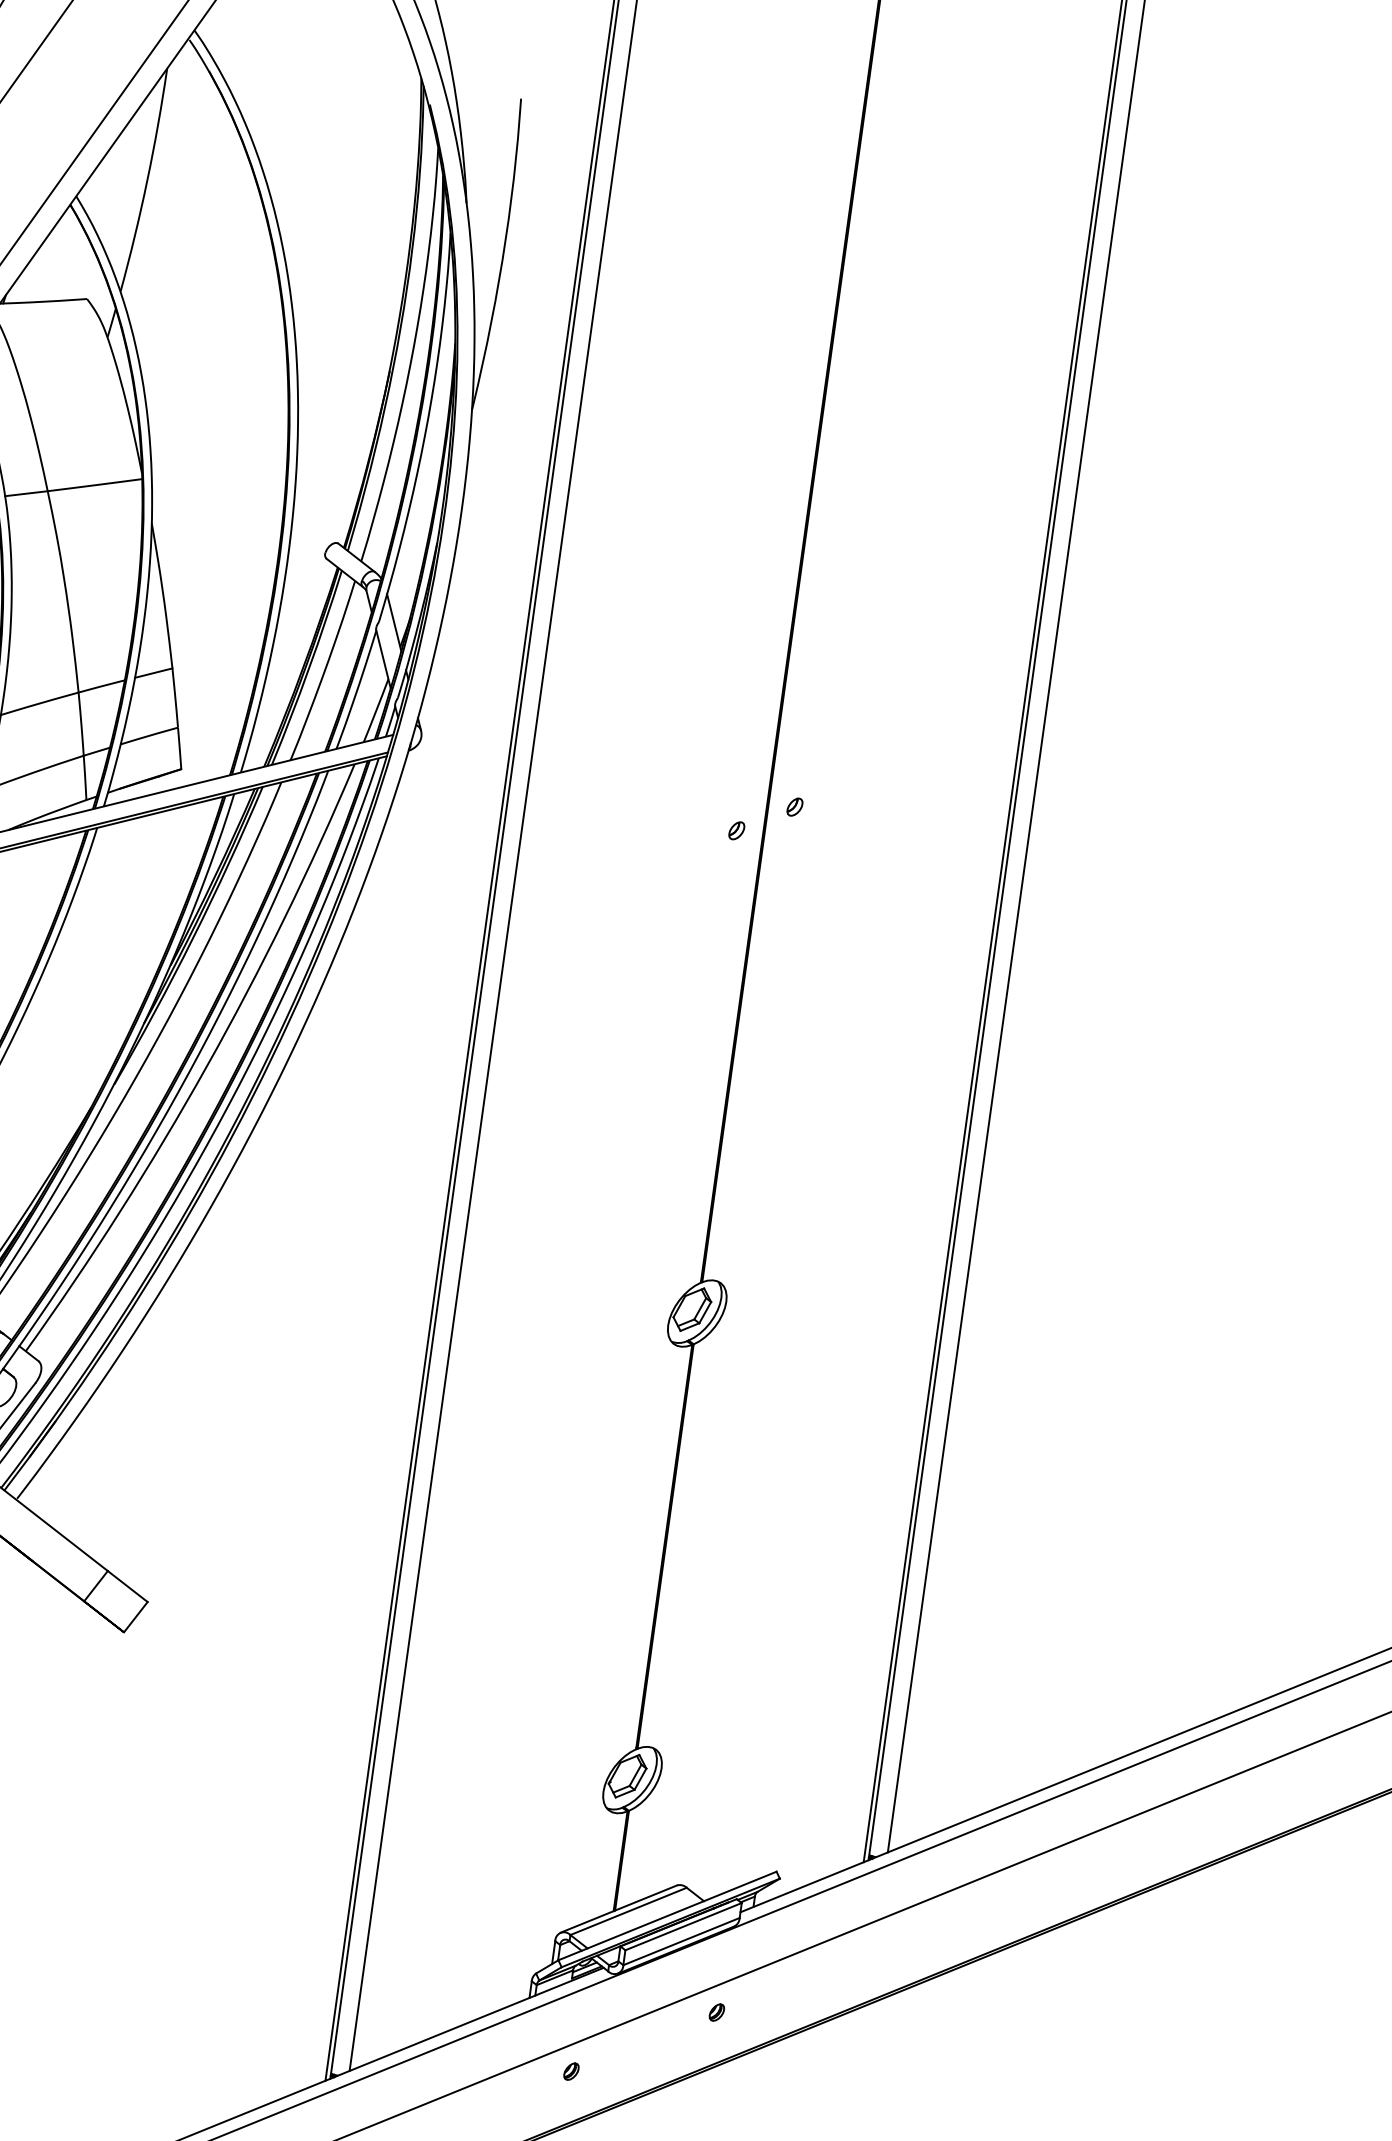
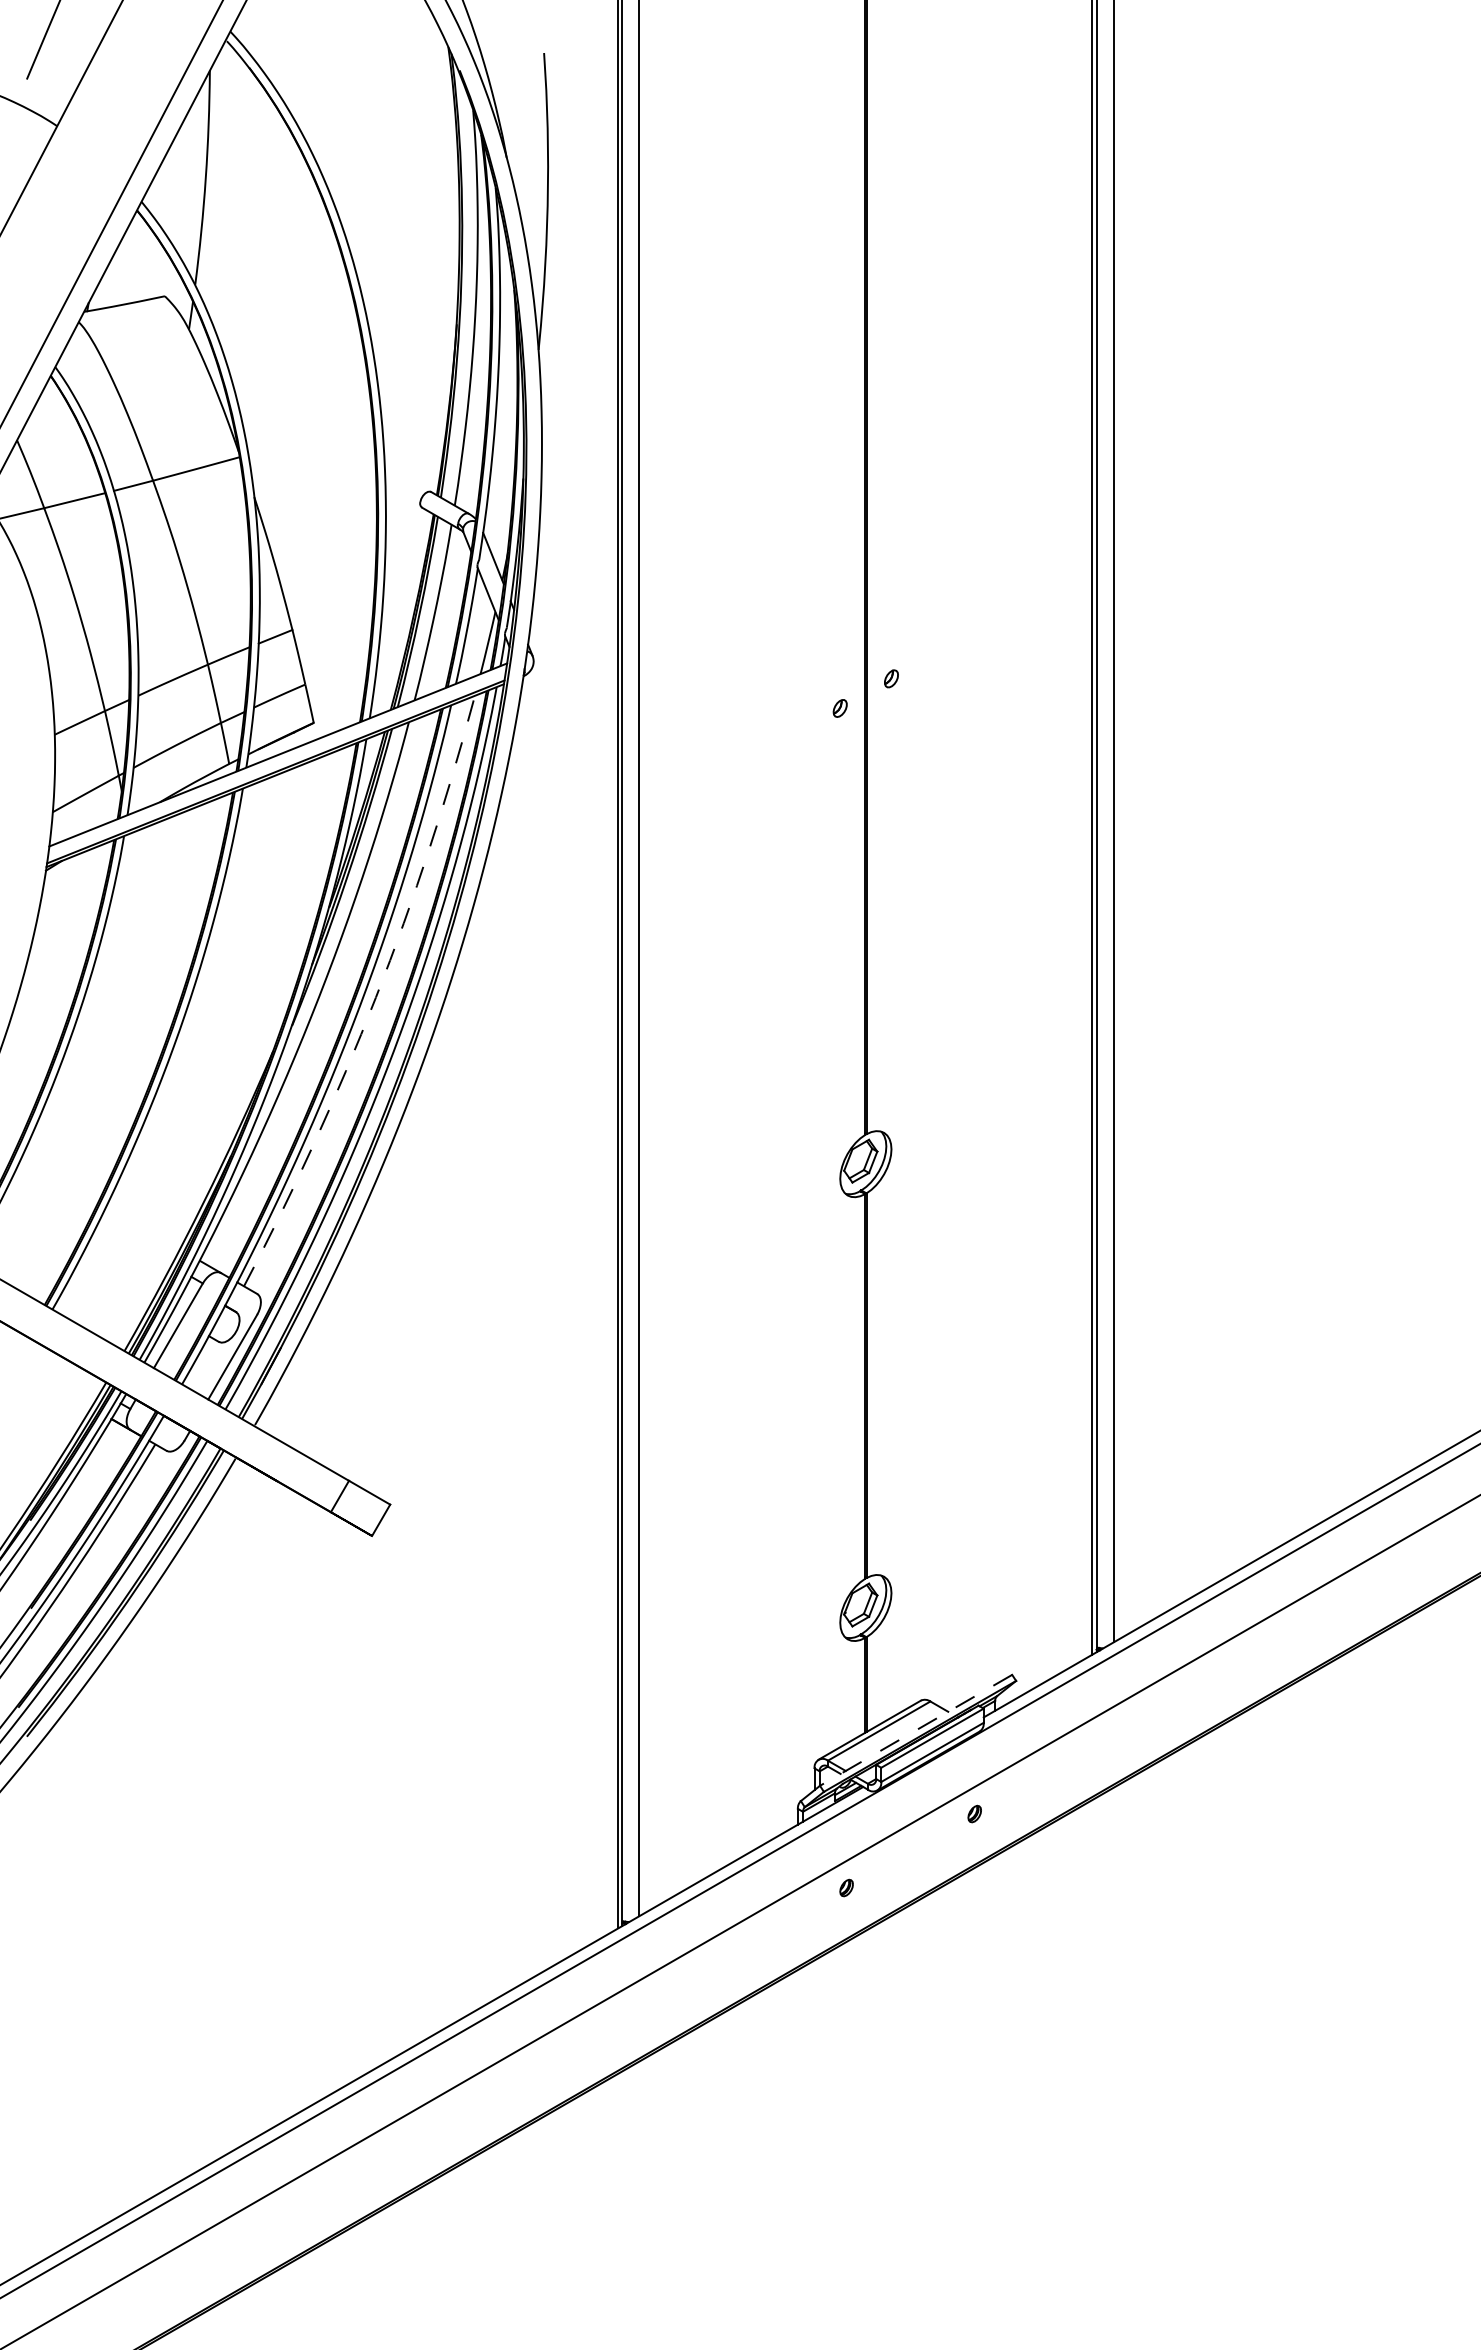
arc: (206, 1066) -> (375, 997), solid -> dashed
line: (667, 1916) -> (916, 1730), solid -> dashed

